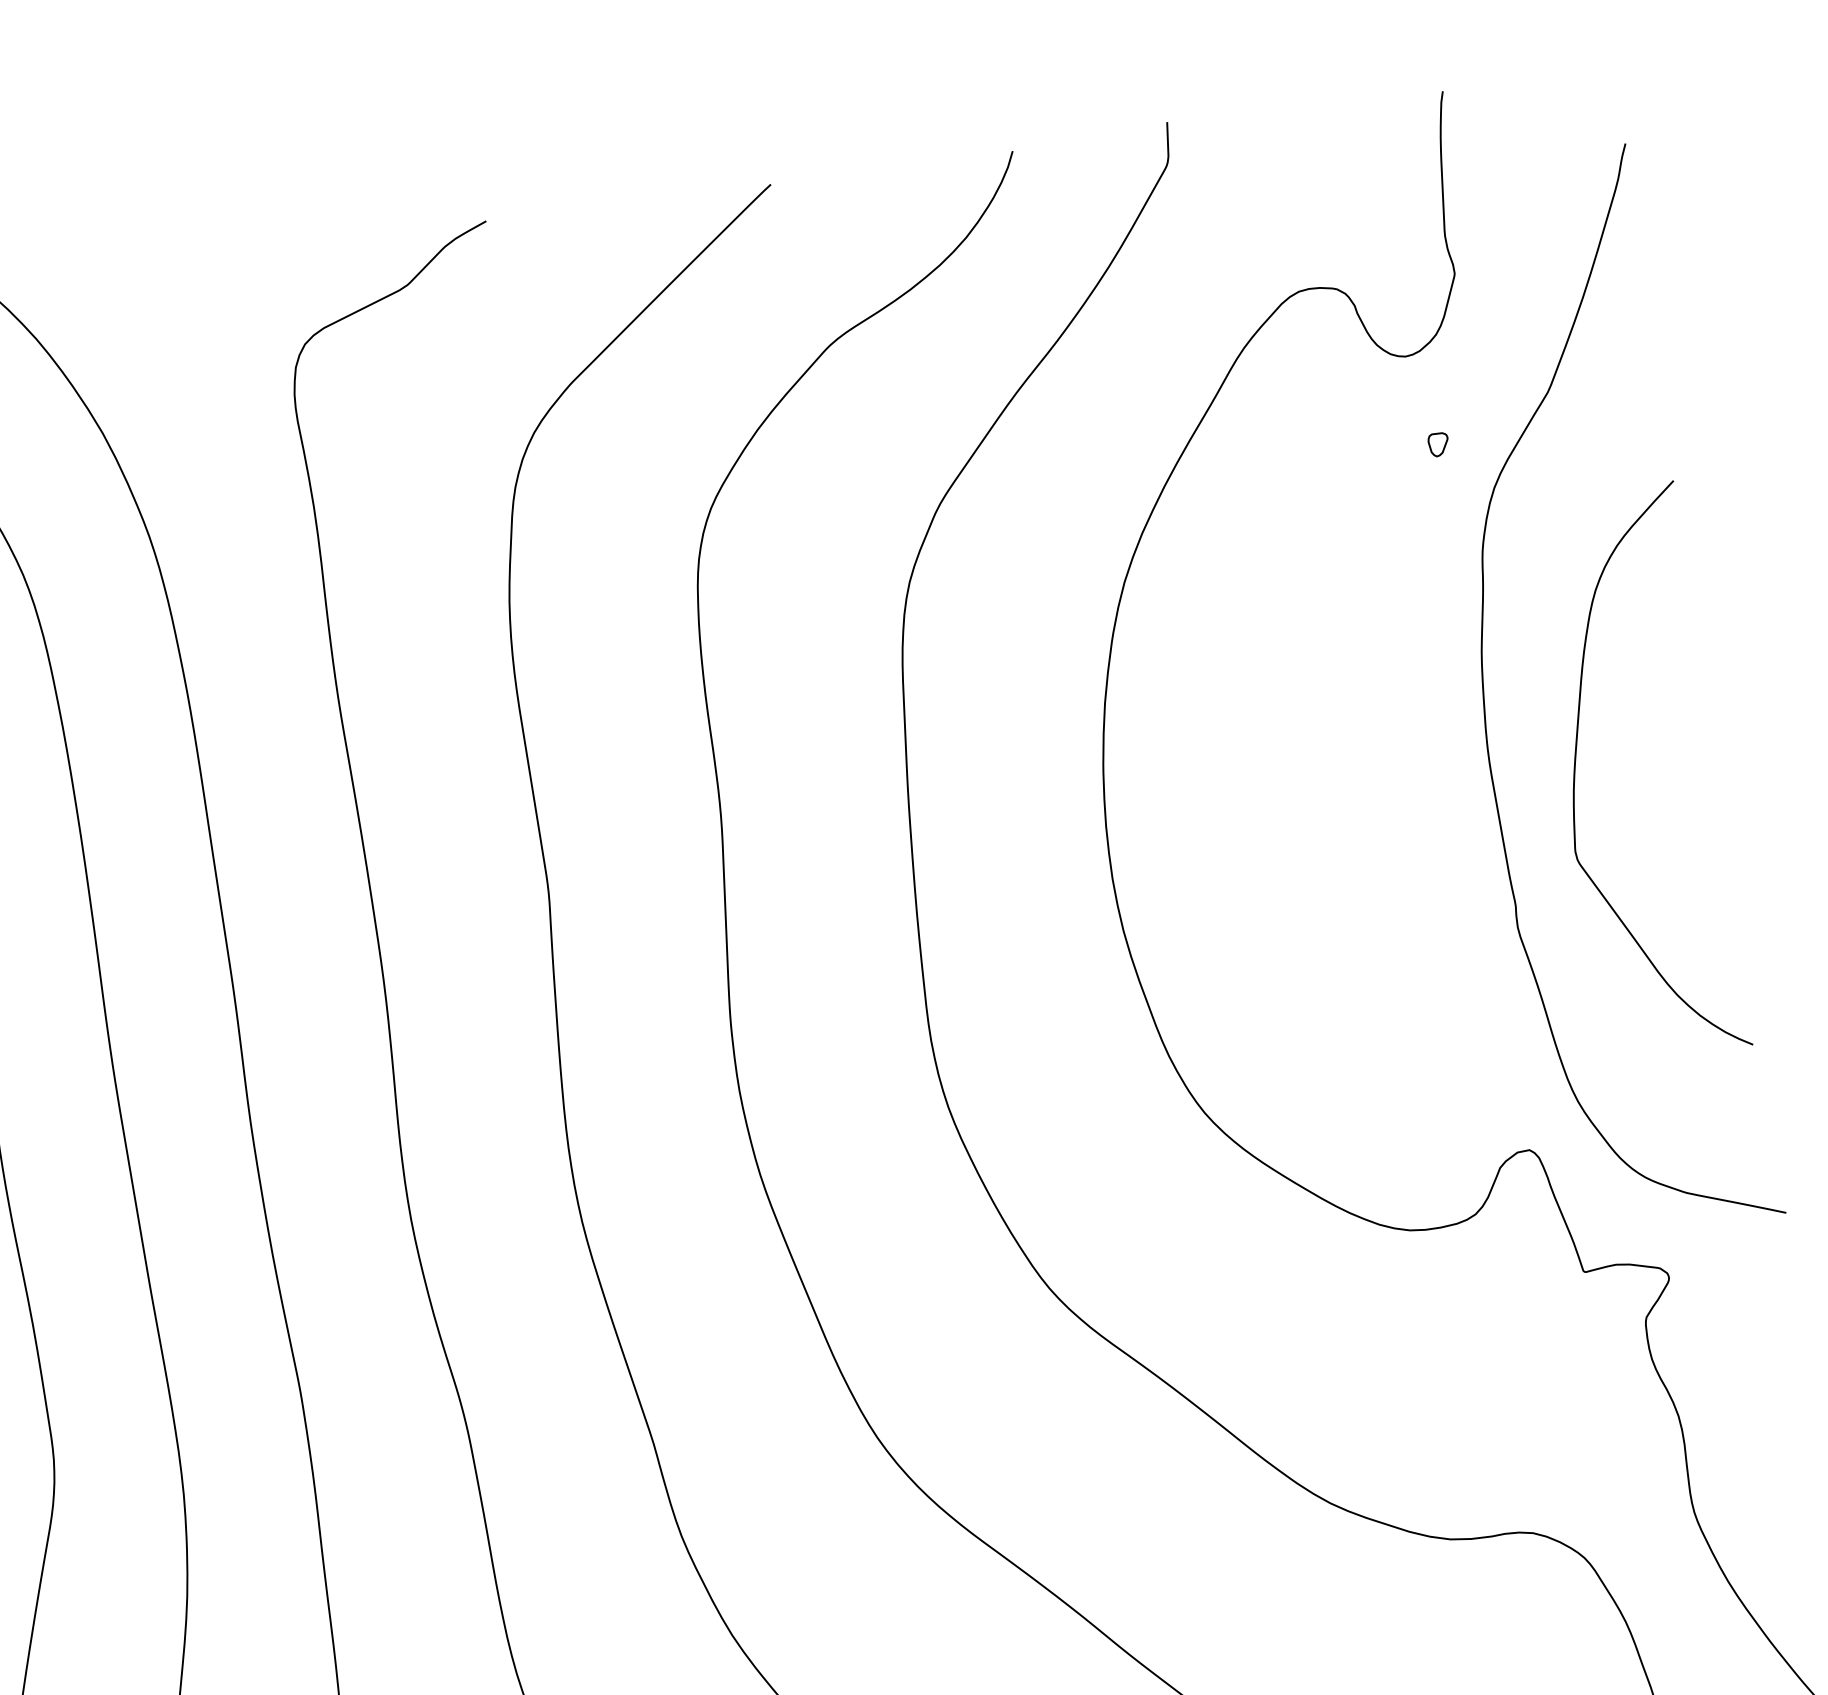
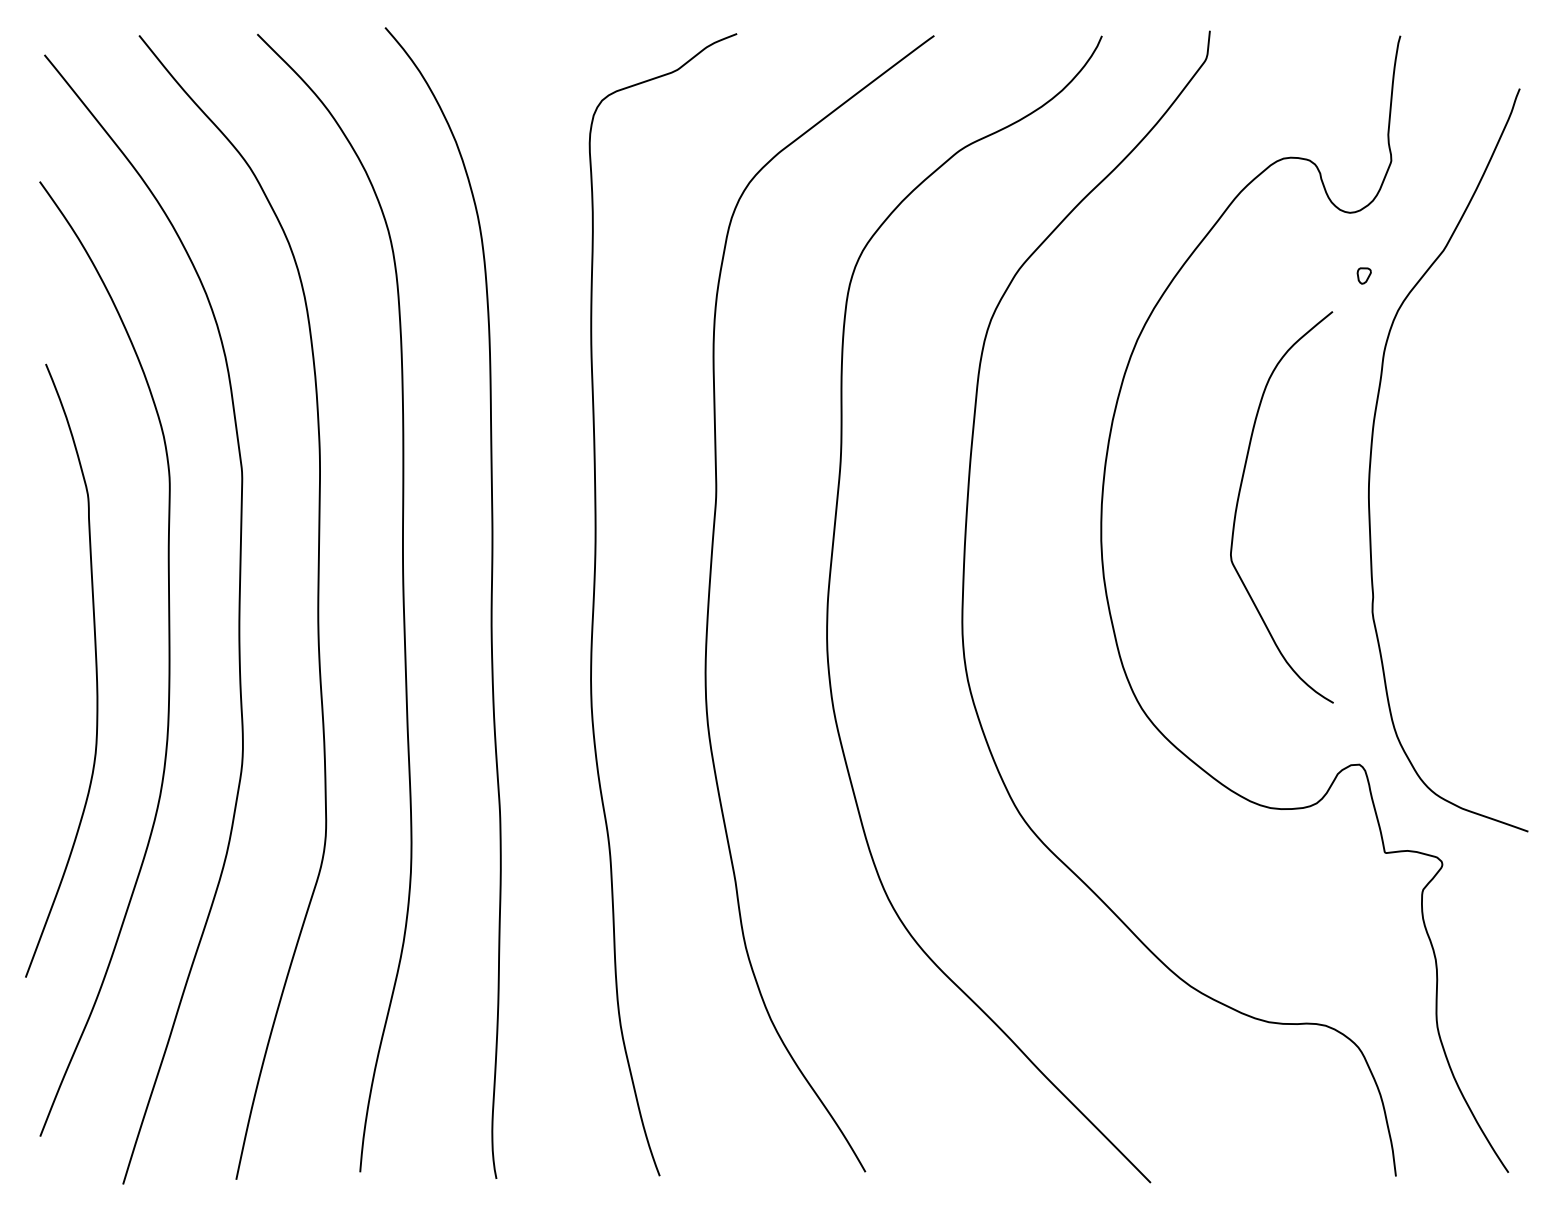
curve: (1576, 768) -> (1239, 498), moved

